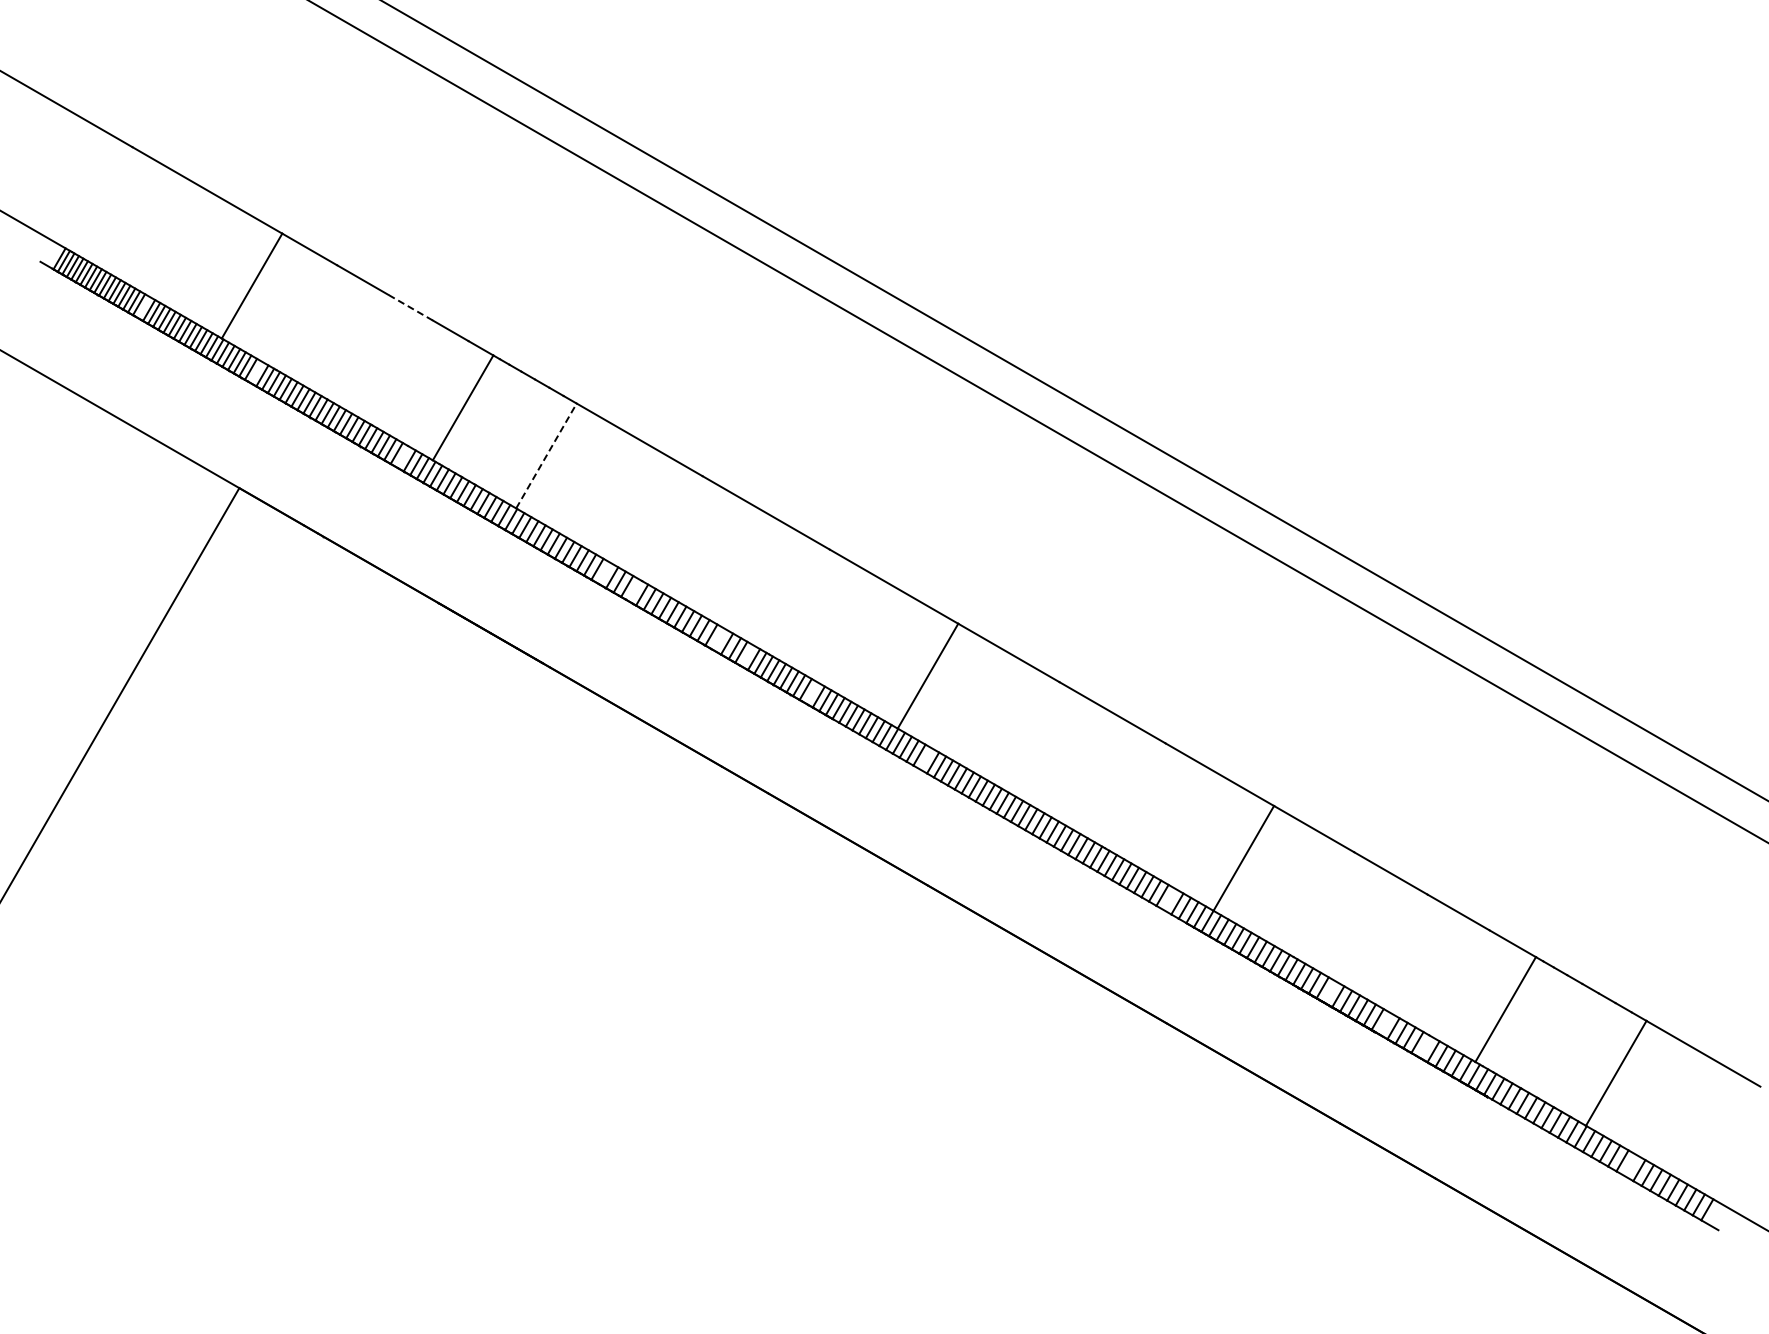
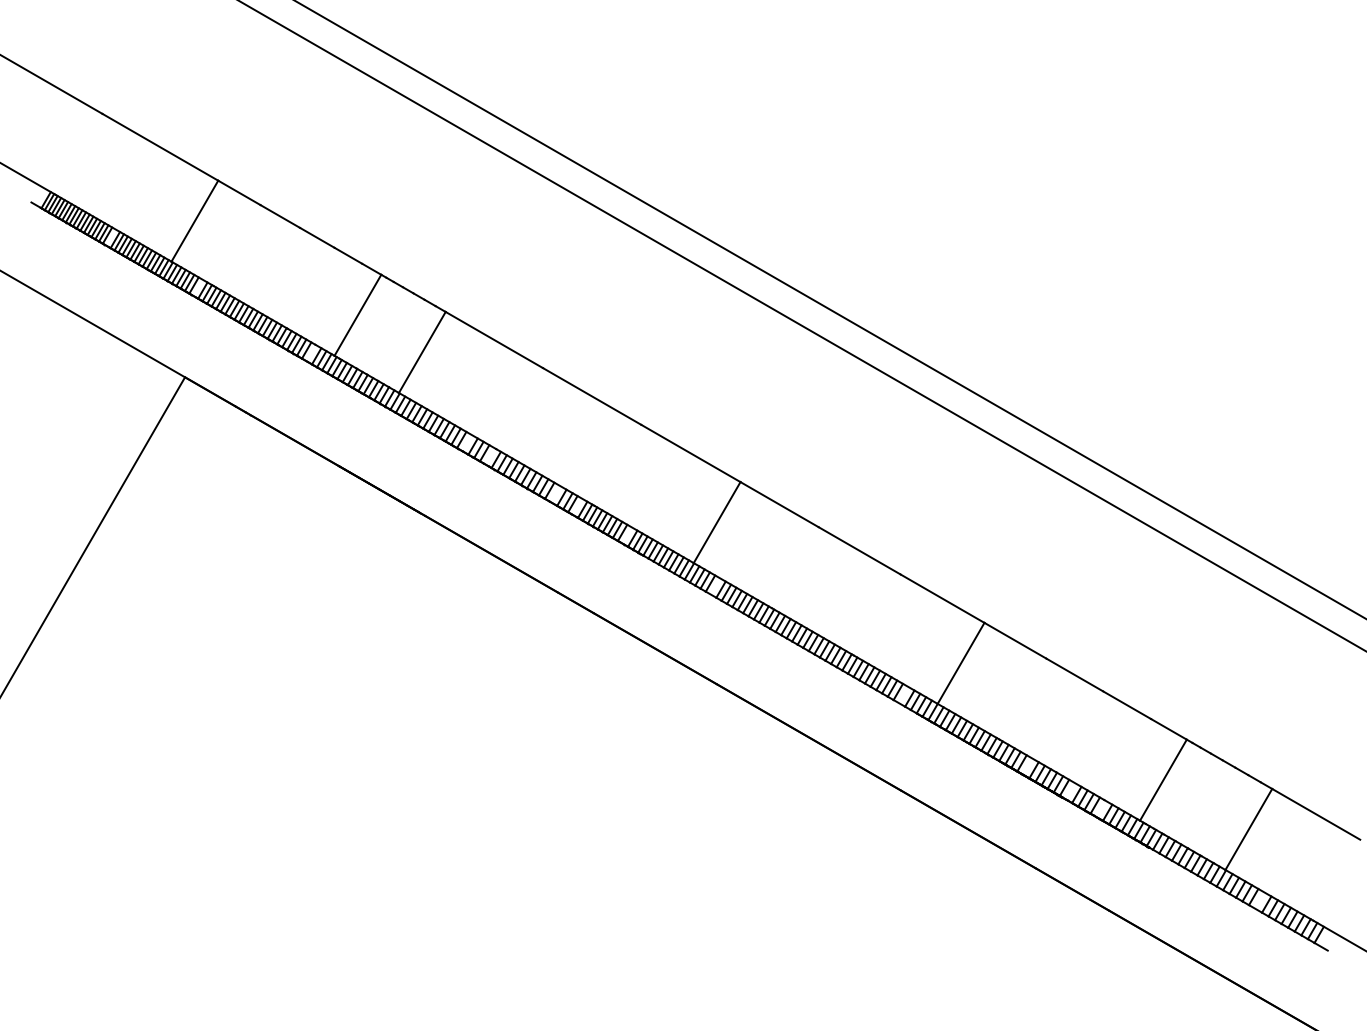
line: (410, 307) -> (317, 237), dashed -> solid
line: (546, 455) -> (422, 352), dashed -> solid

